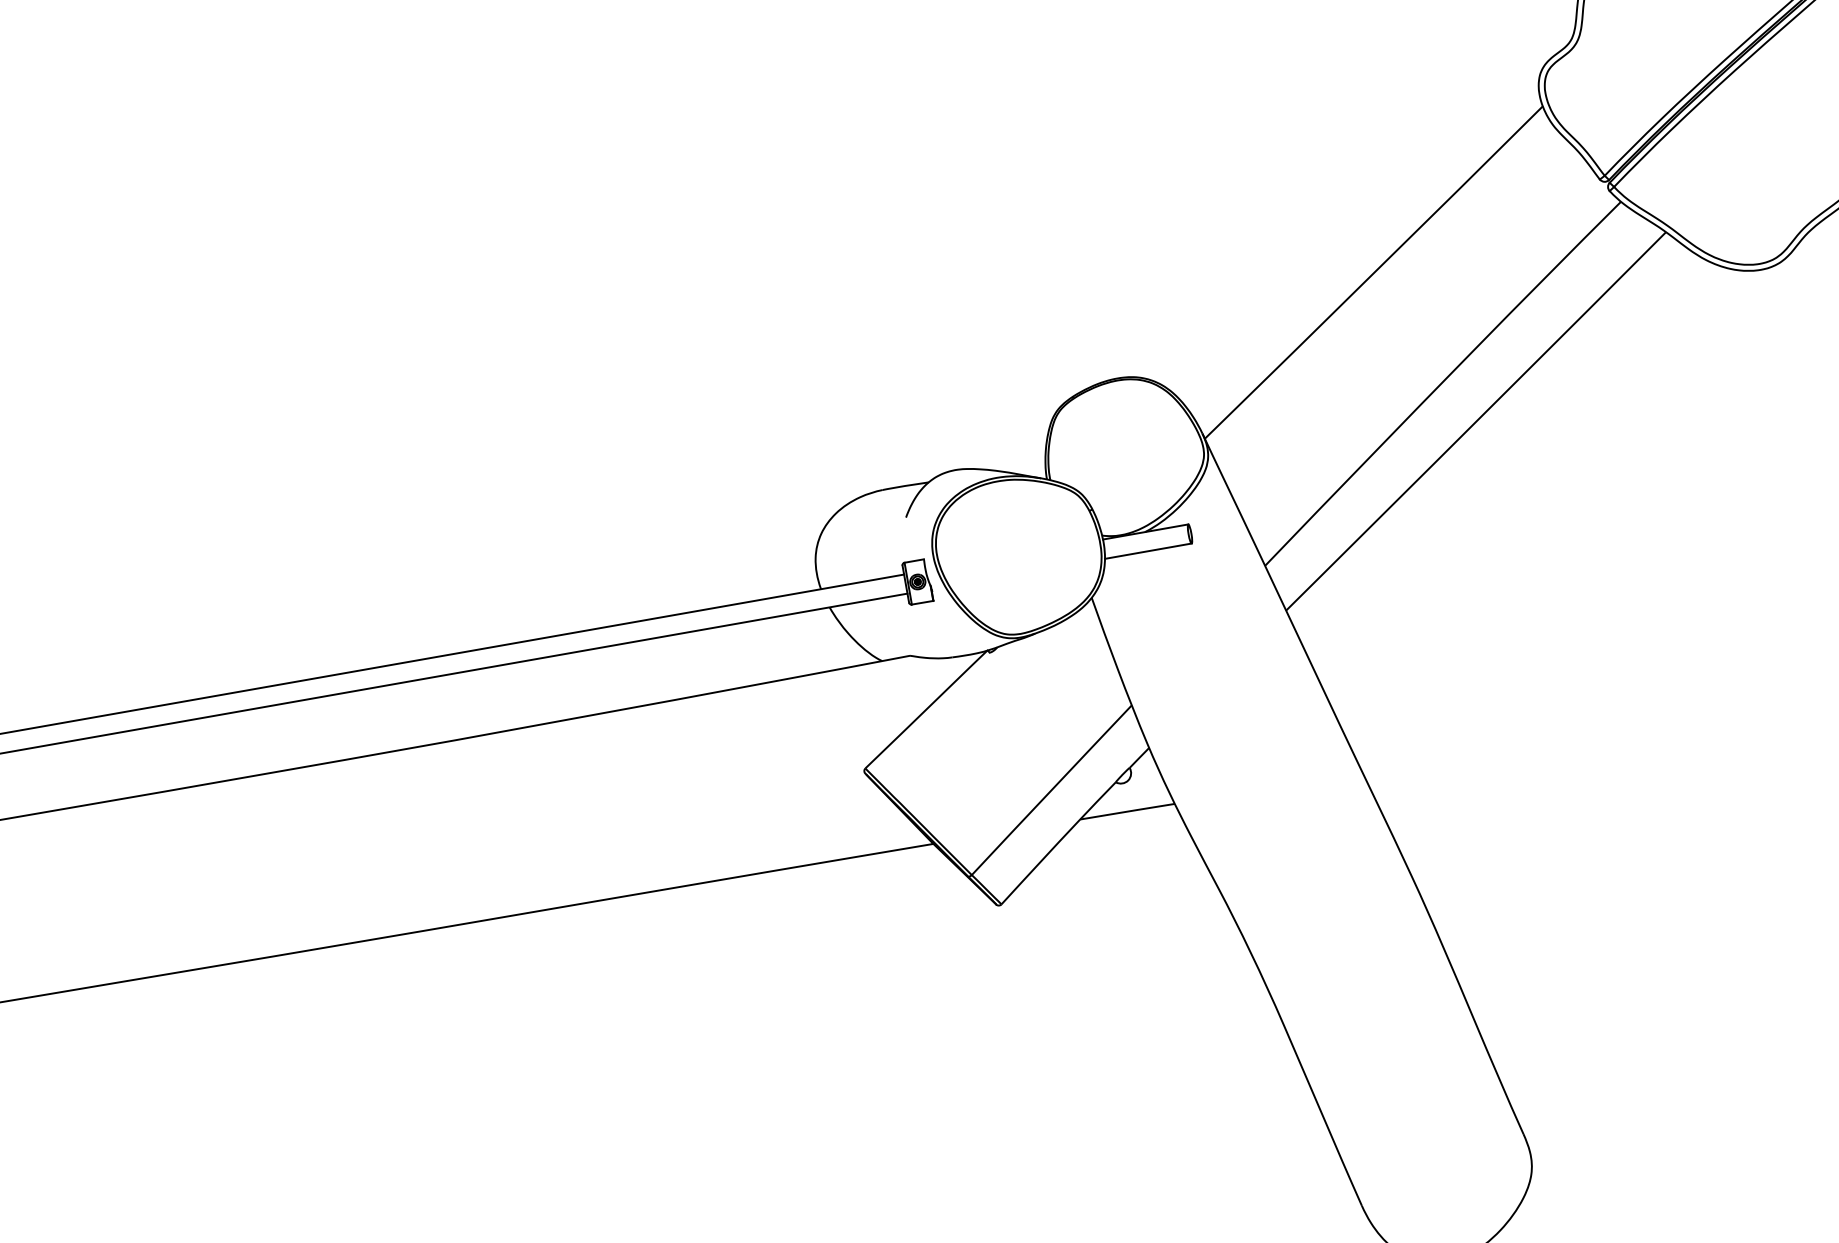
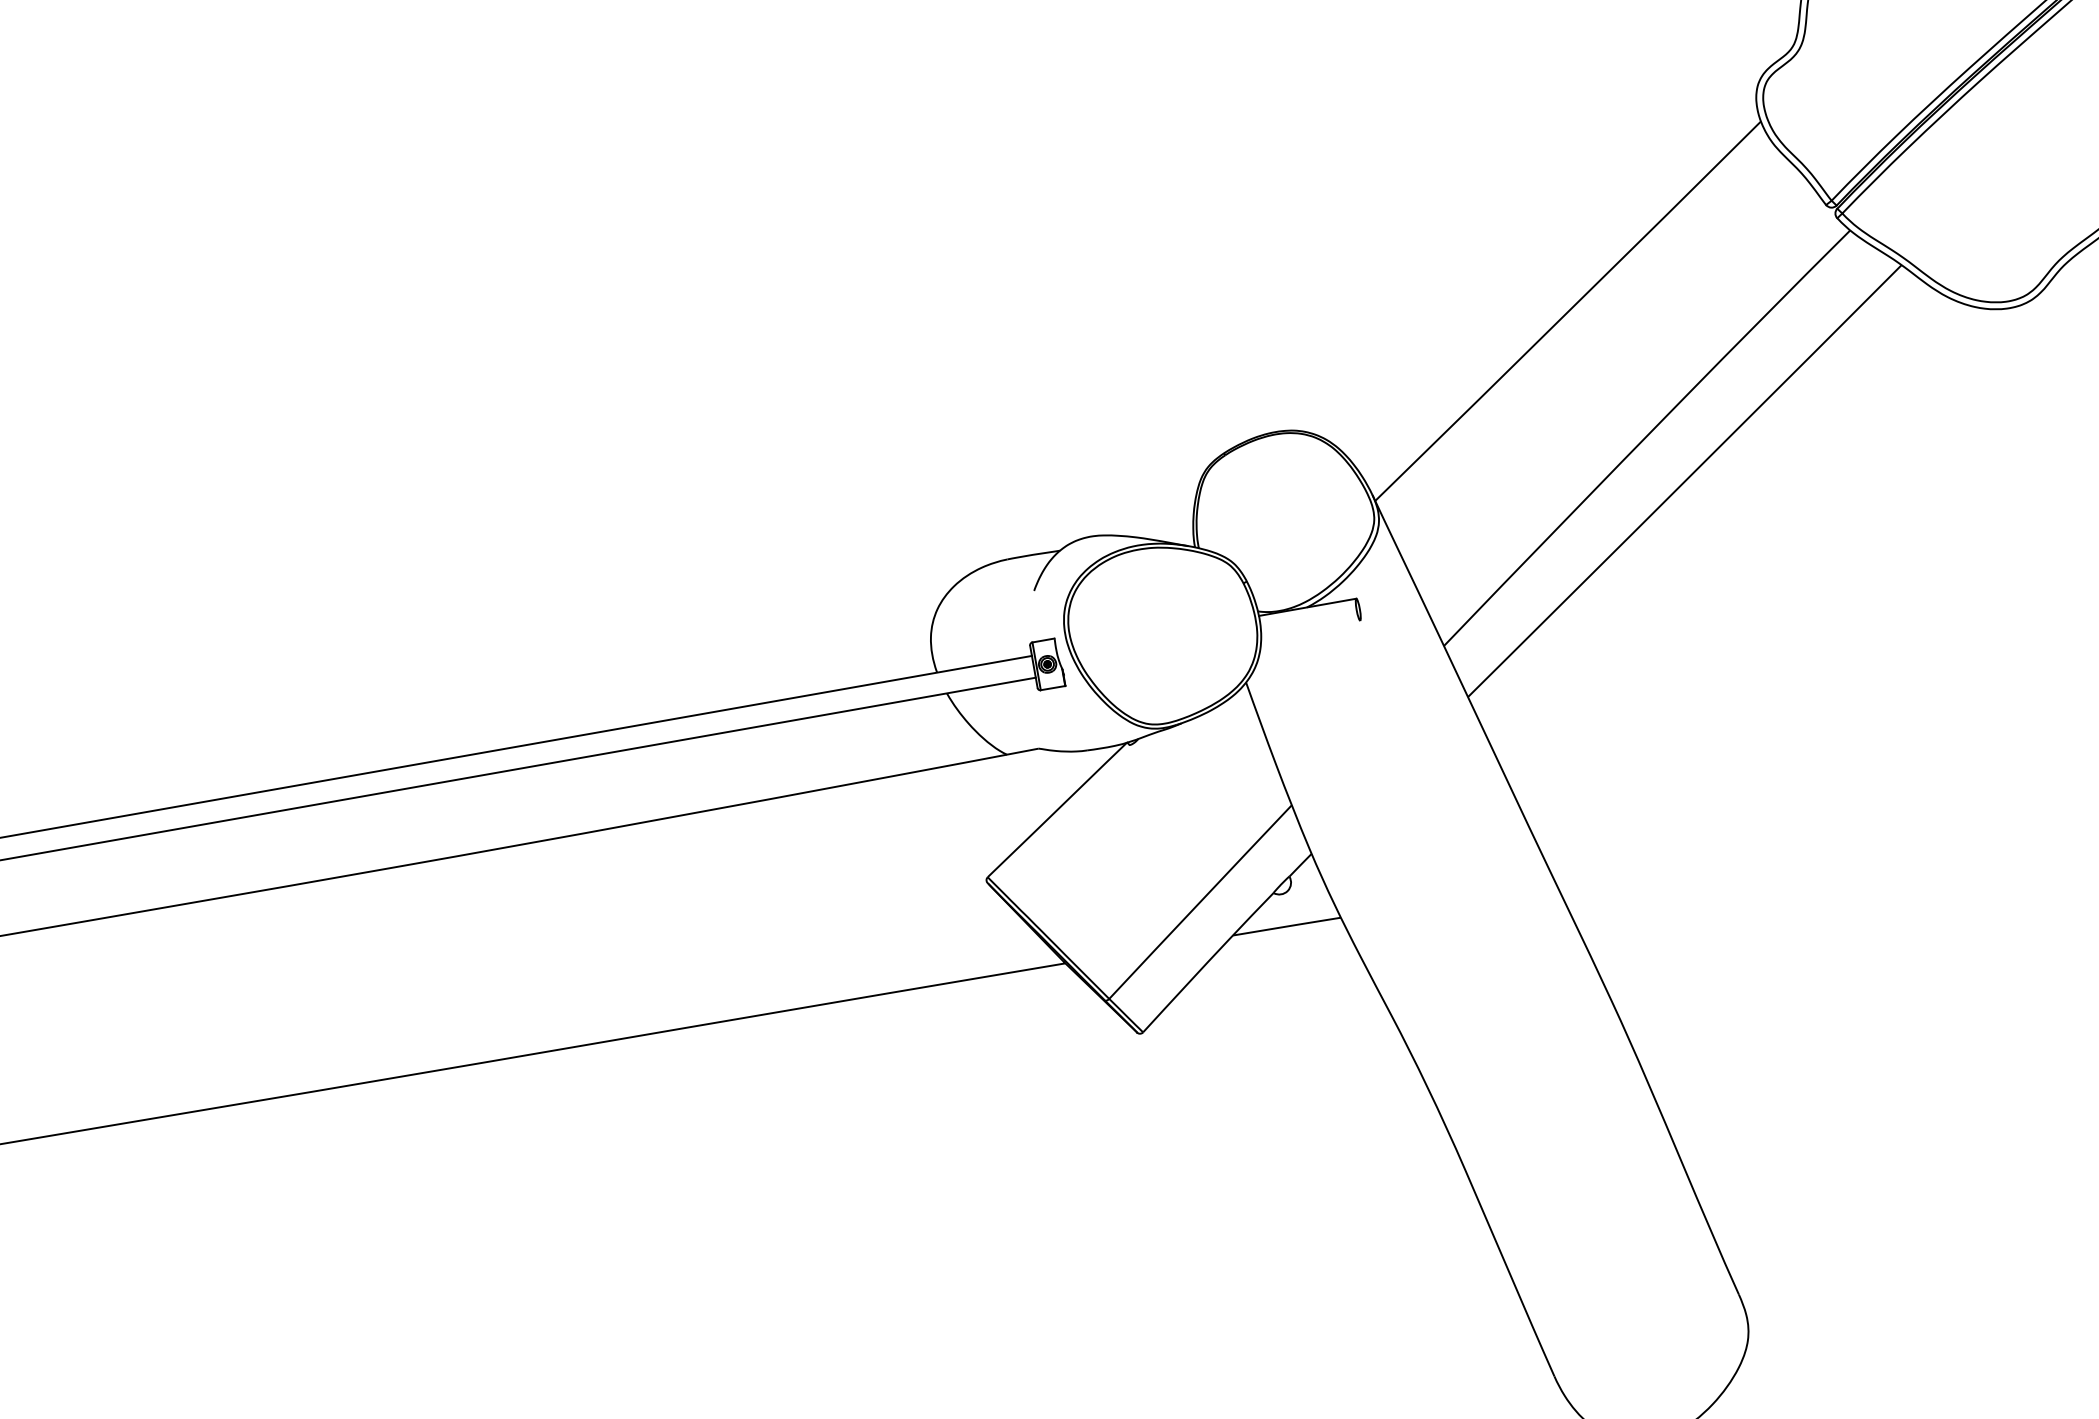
line: (1148, 551) -> (1310, 629), removed

